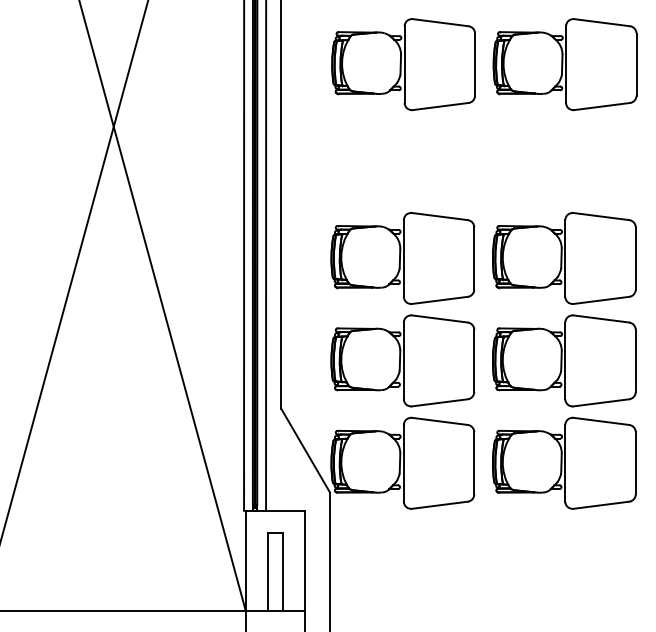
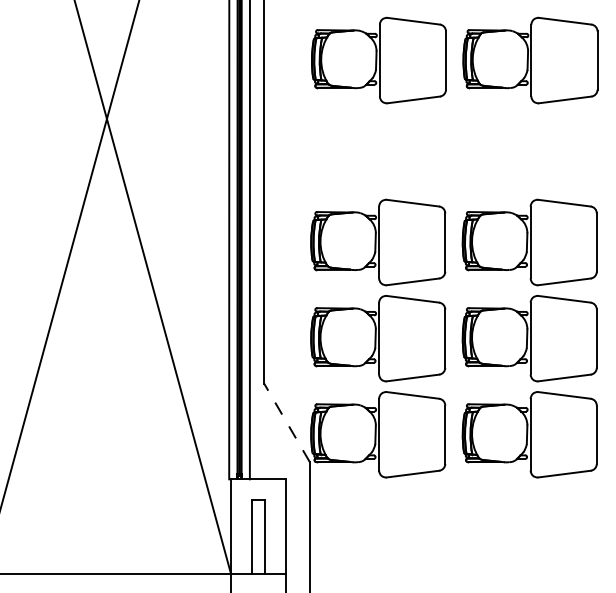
line: (305, 450) -> (286, 422), solid -> dashed

